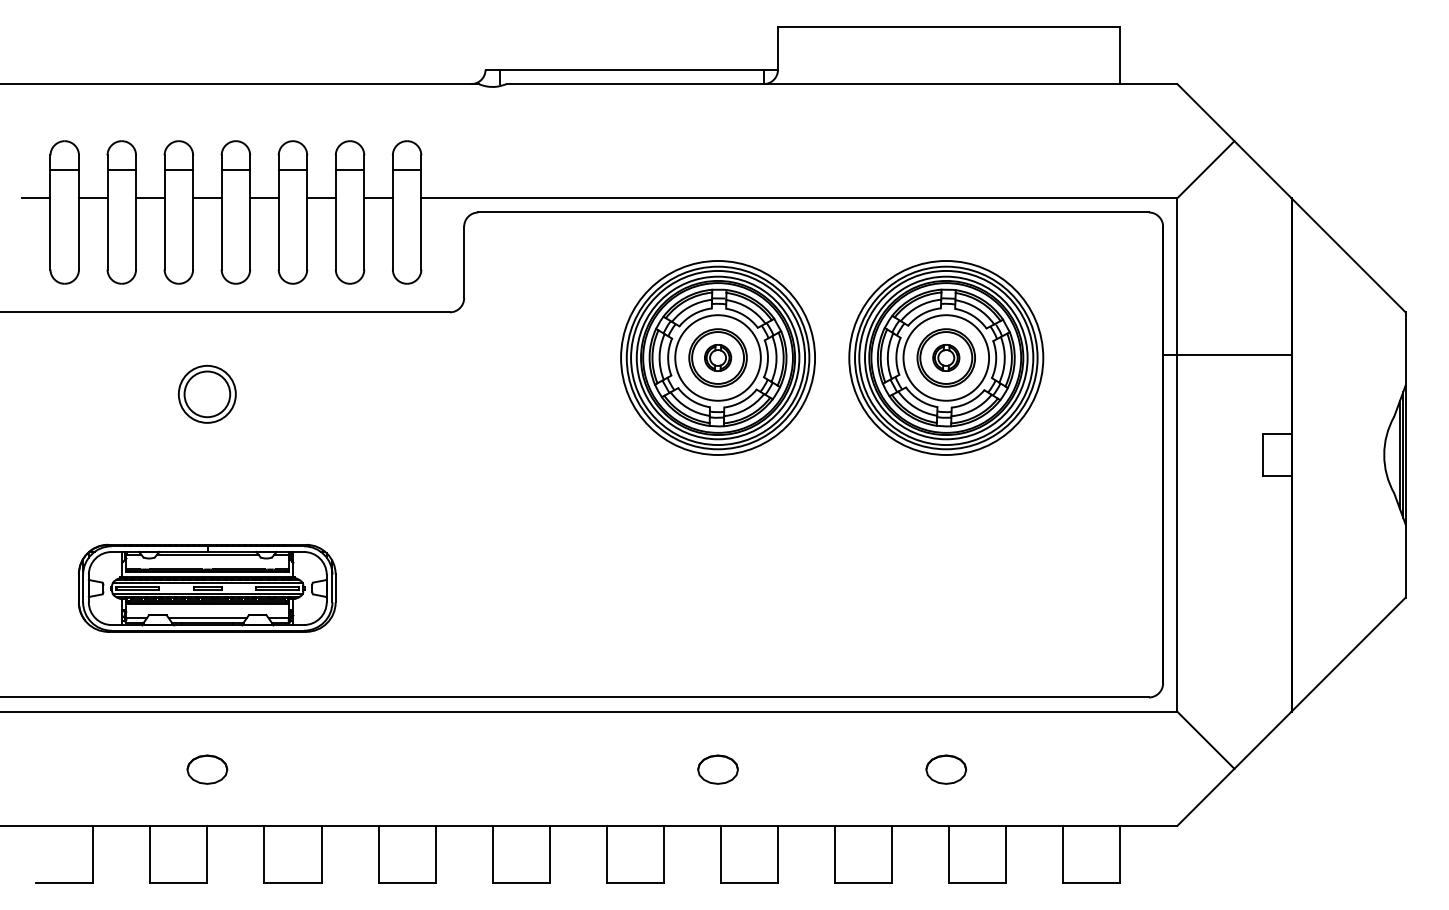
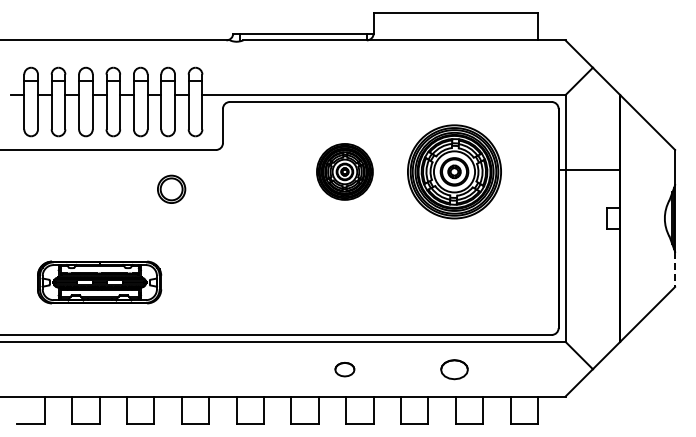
part: (717, 357) -> (344, 171), size x0.6
part: (207, 392) -> (171, 188), moved
line: (1406, 561) -> (675, 269), solid -> dashed
part: (207, 769) -> (99, 369), removed
part: (946, 769) -> (454, 369), size x1.4

